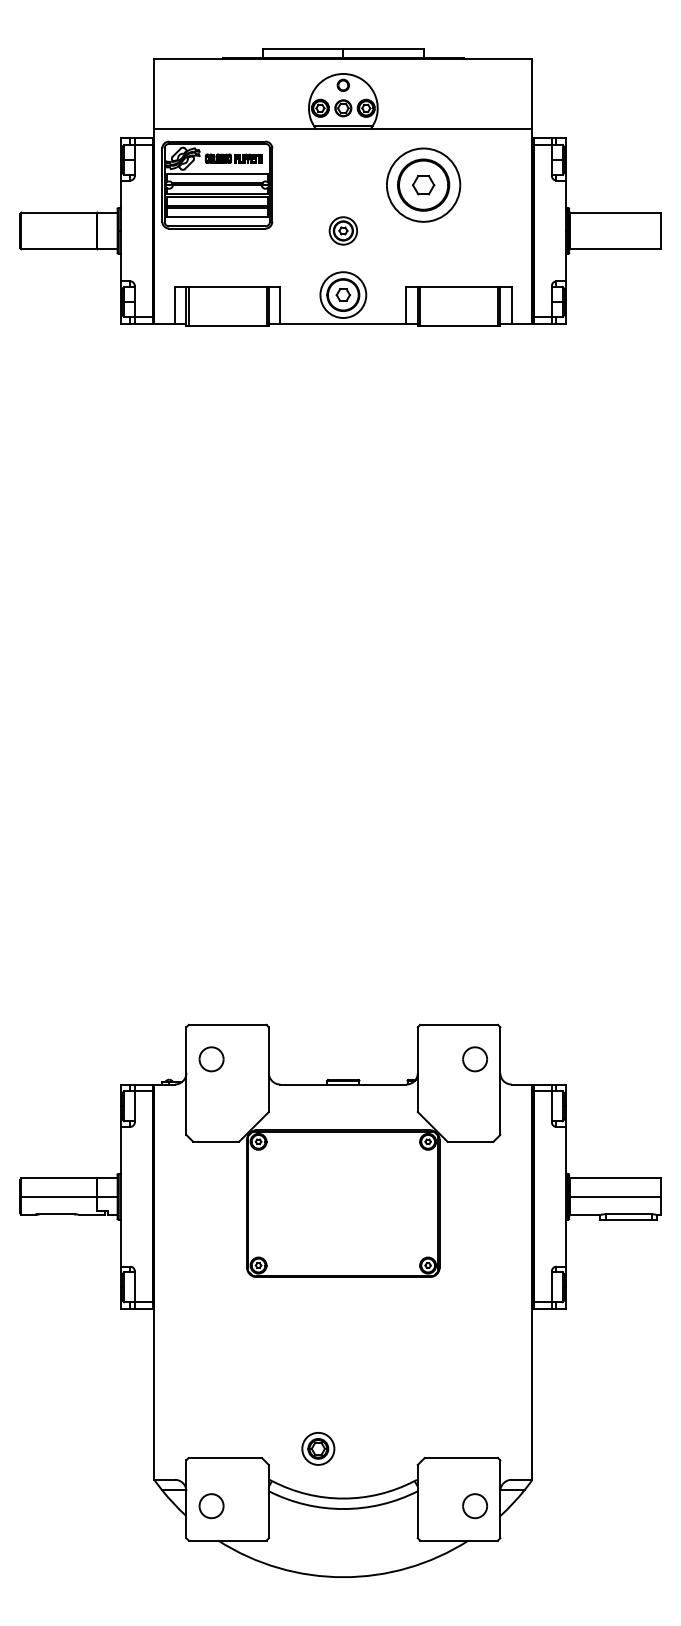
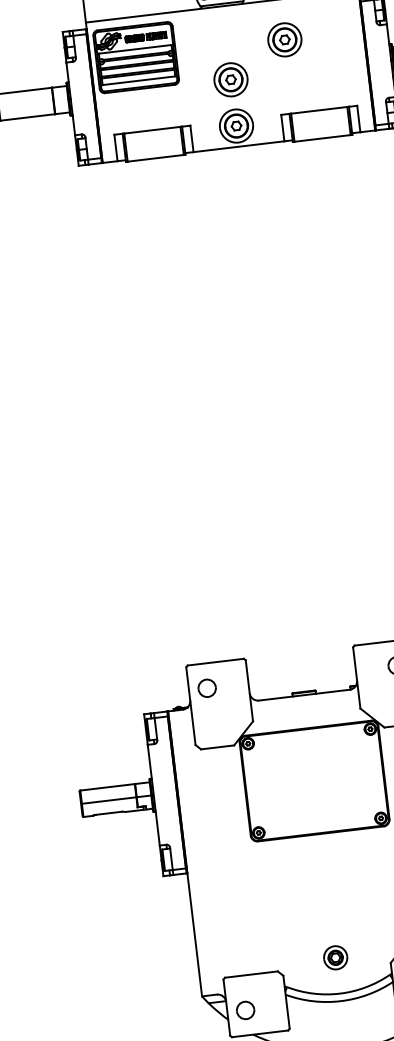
part: (423, 184) -> (284, 39), size x0.62
part: (343, 230) -> (231, 79), size x1.67
part: (318, 1448) -> (335, 957), moved

